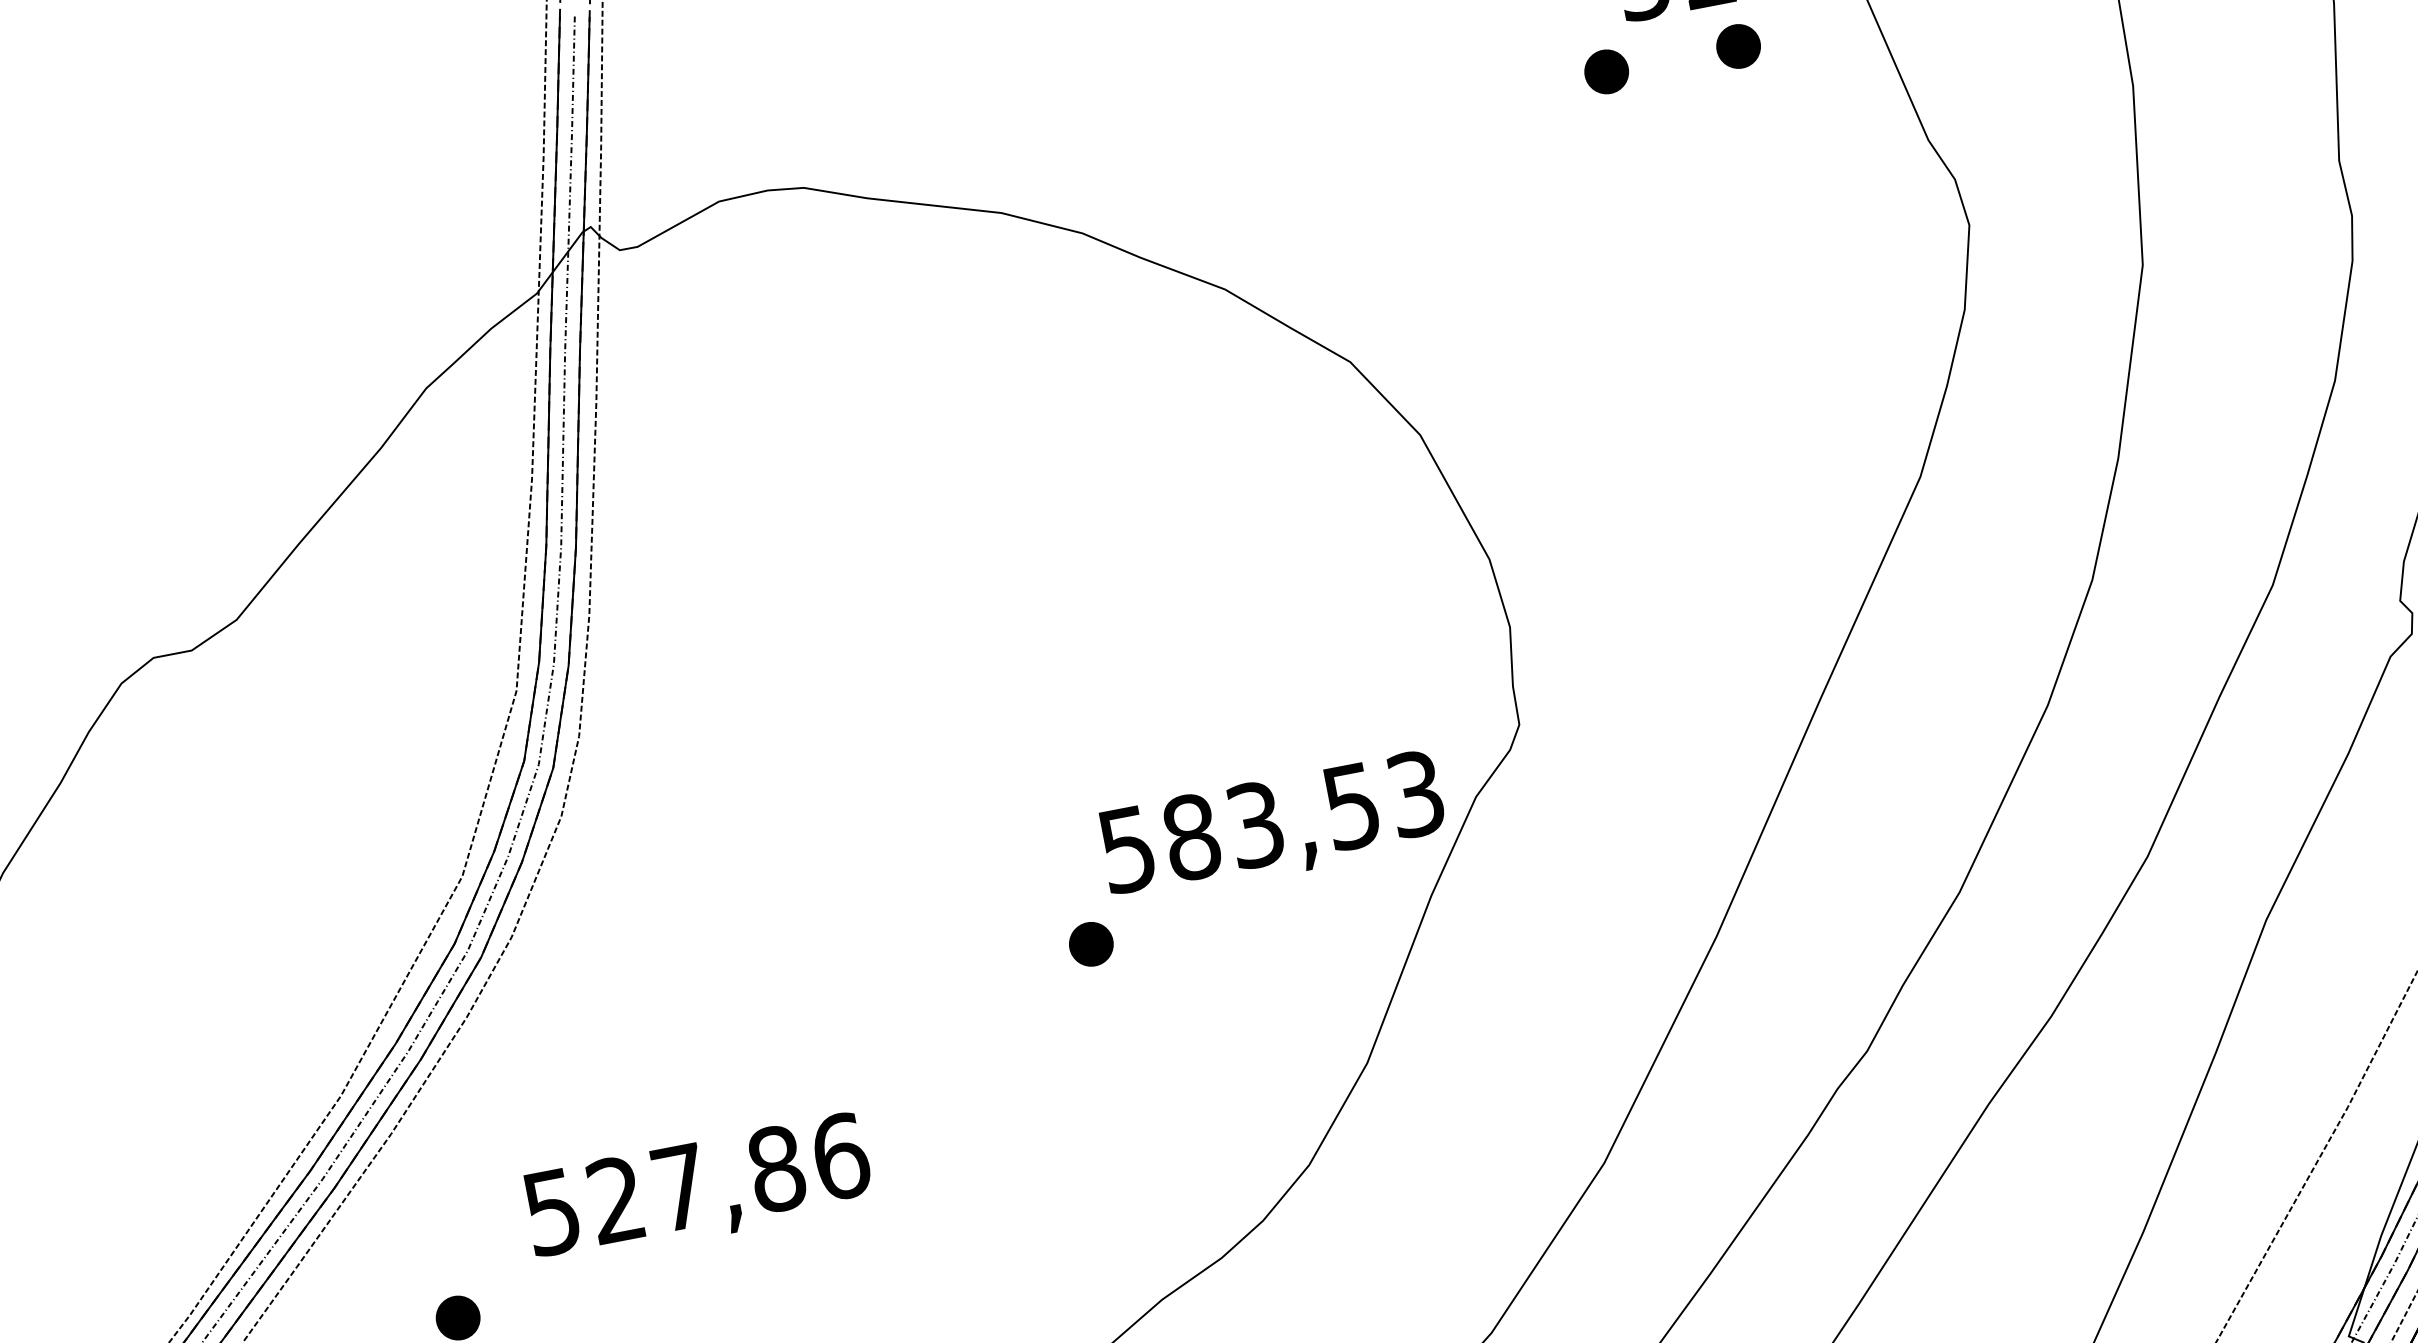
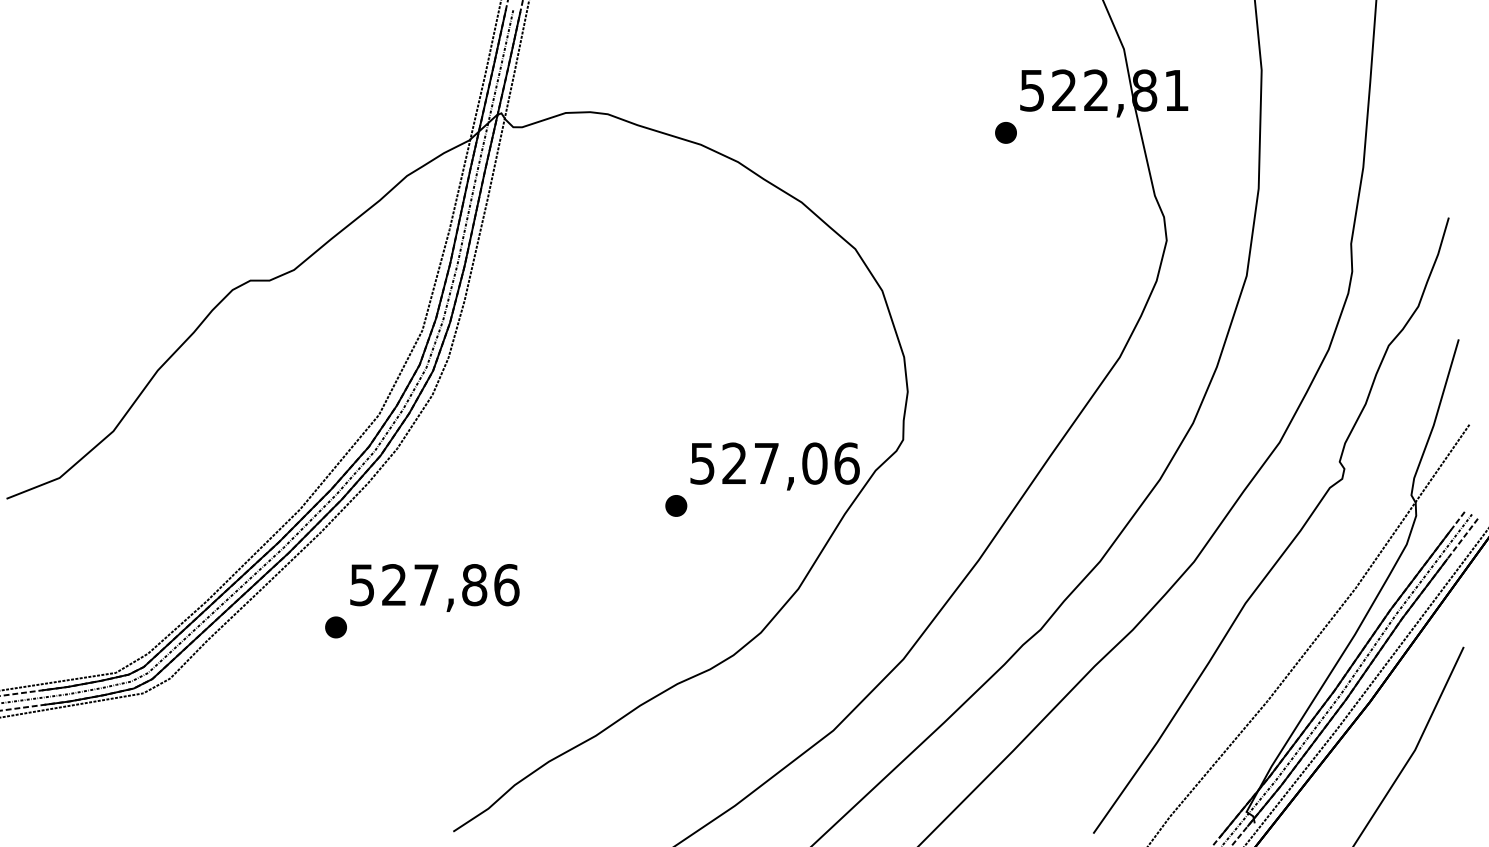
part: (1737, 45) -> (1071, 132), removed
text: (1303, 815) -> (790, 463), 583,53 -> 527,06
text: (697, 1189) -> (434, 587), moved

